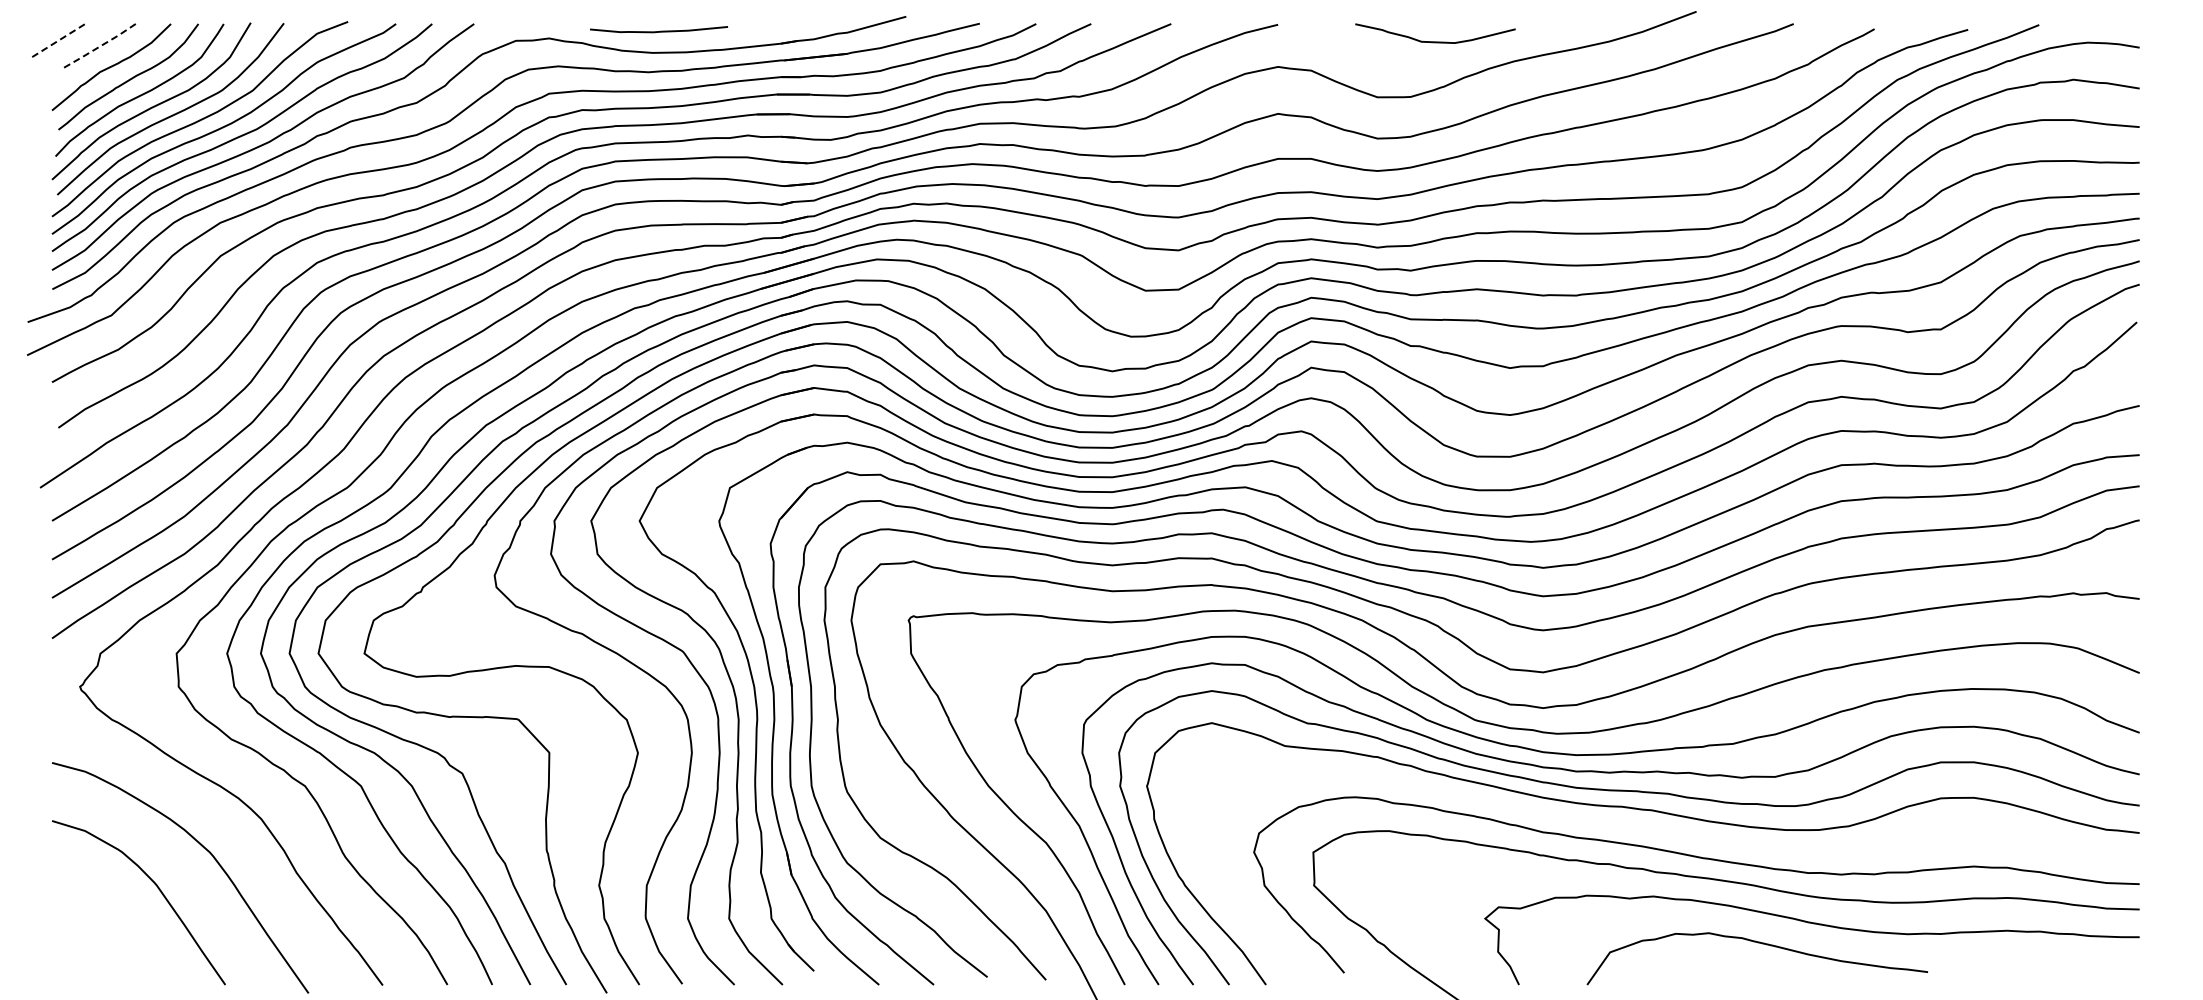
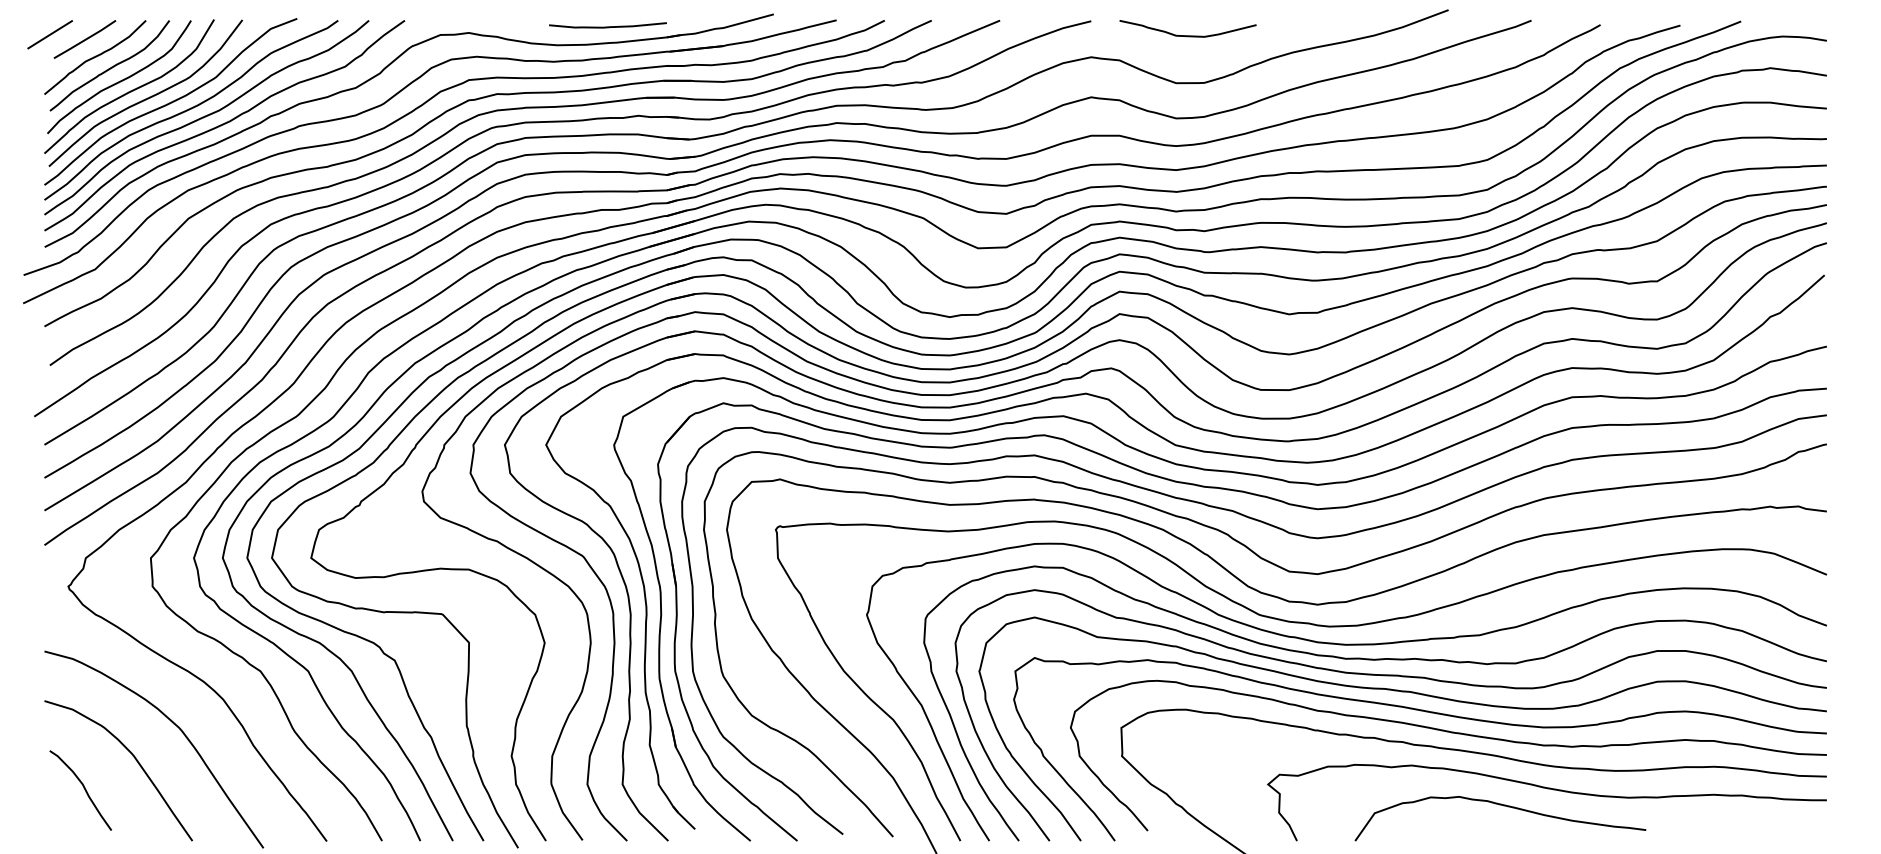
curve: (658, 31) -> (607, 26), moved
line: (59, 40) -> (50, 34), dashed -> solid
curve: (1435, 41) -> (1188, 35), moved
line: (99, 46) -> (84, 39), dashed -> solid
curve: (1671, 834) -> (1427, 712), added
curve: (98, 924) -> (84, 789), added

